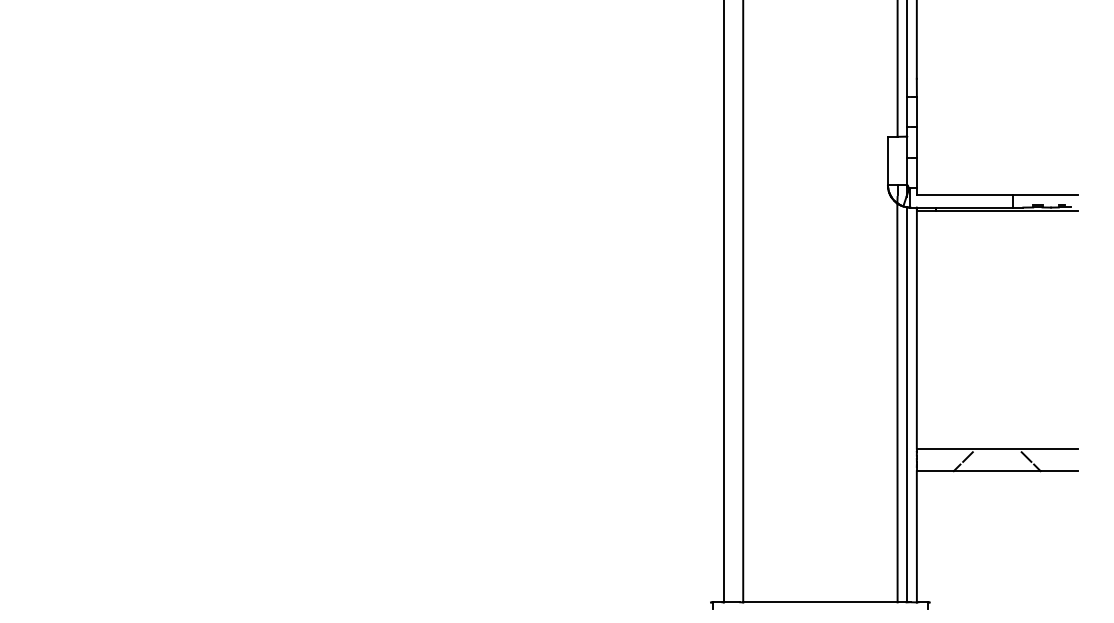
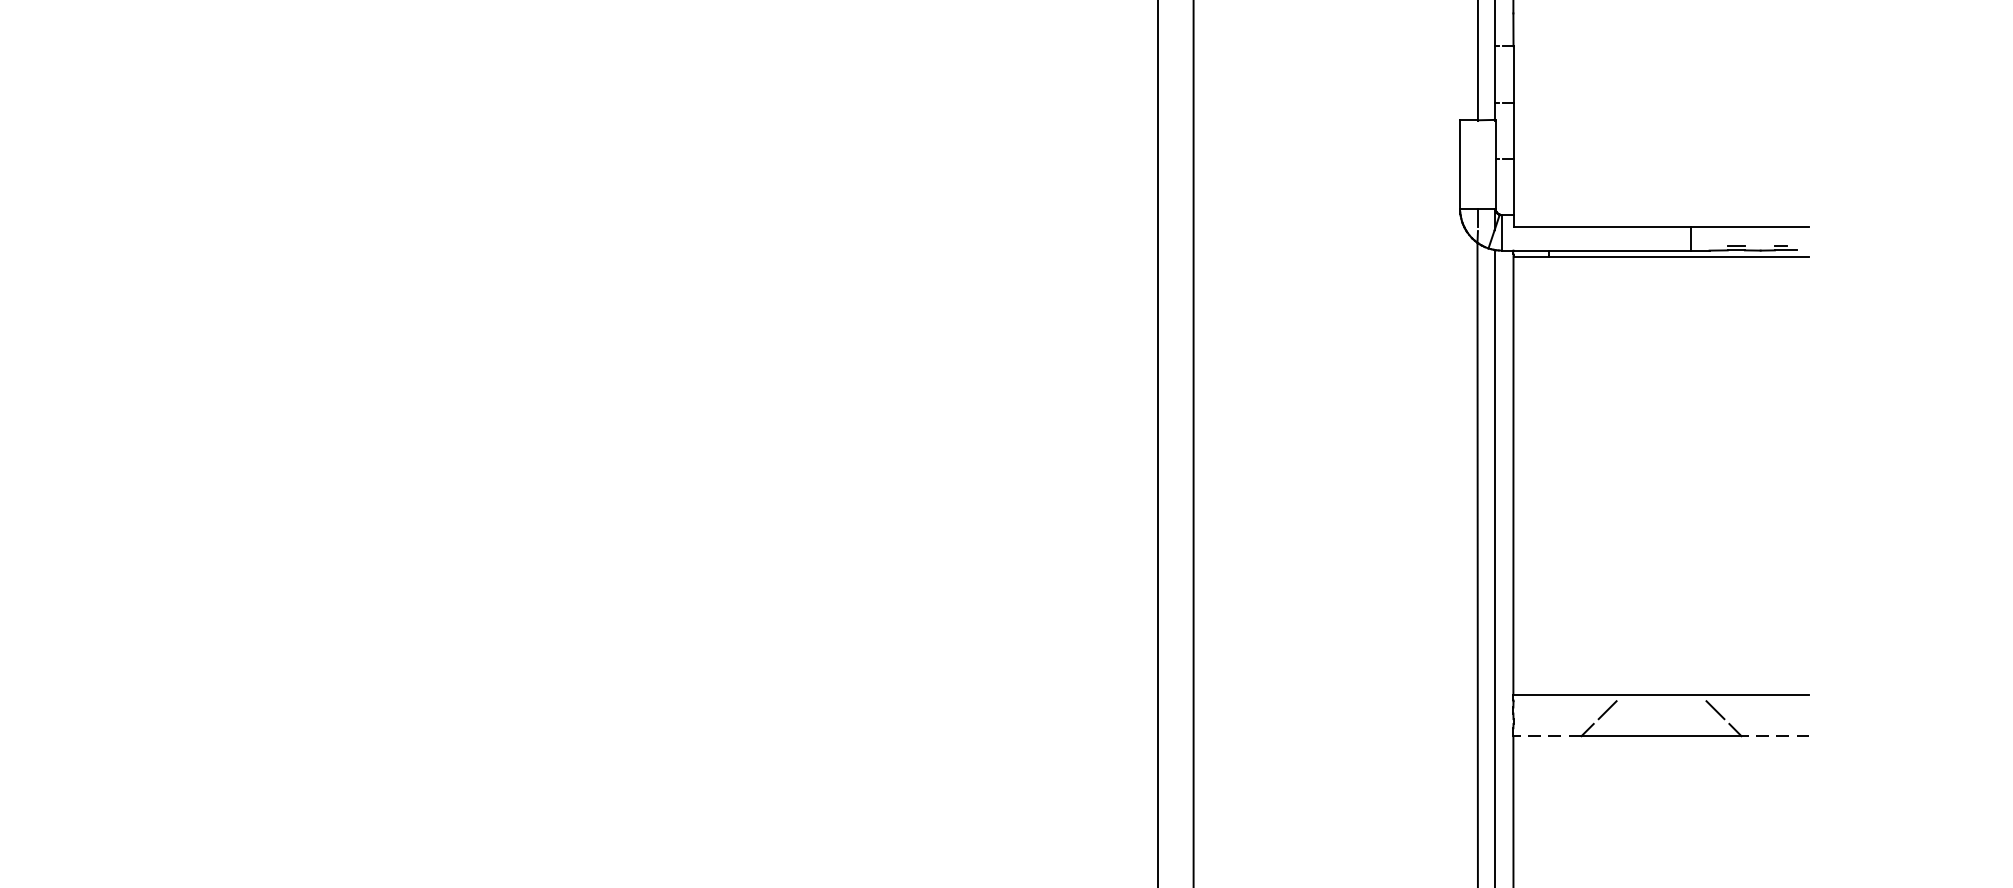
line: (934, 471) -> (1545, 736), solid -> dashed
line: (1058, 471) -> (1774, 736), solid -> dashed

